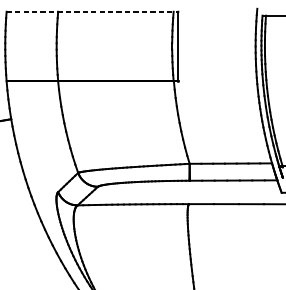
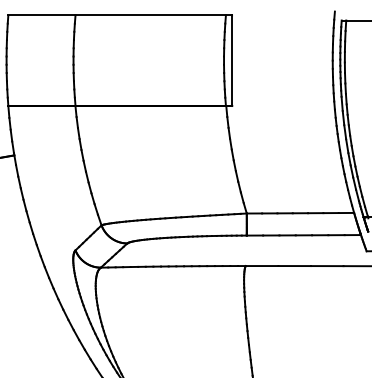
line: (92, 11) -> (120, 15), dashed -> solid

